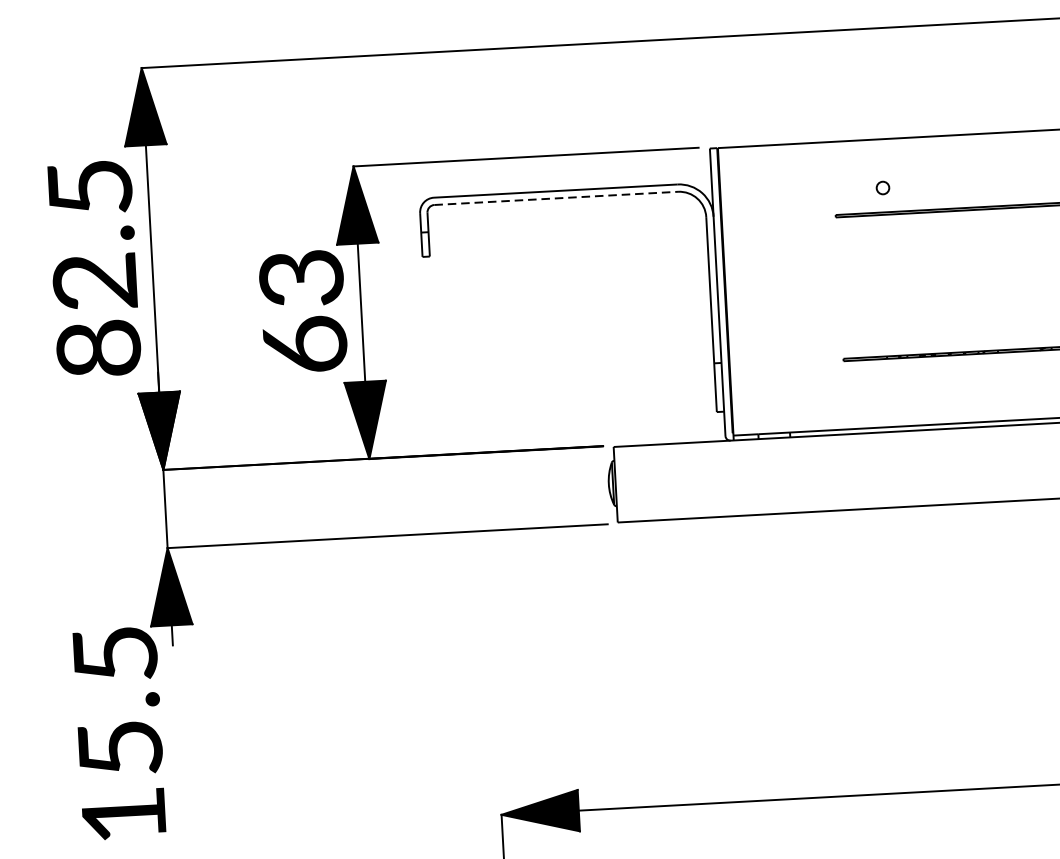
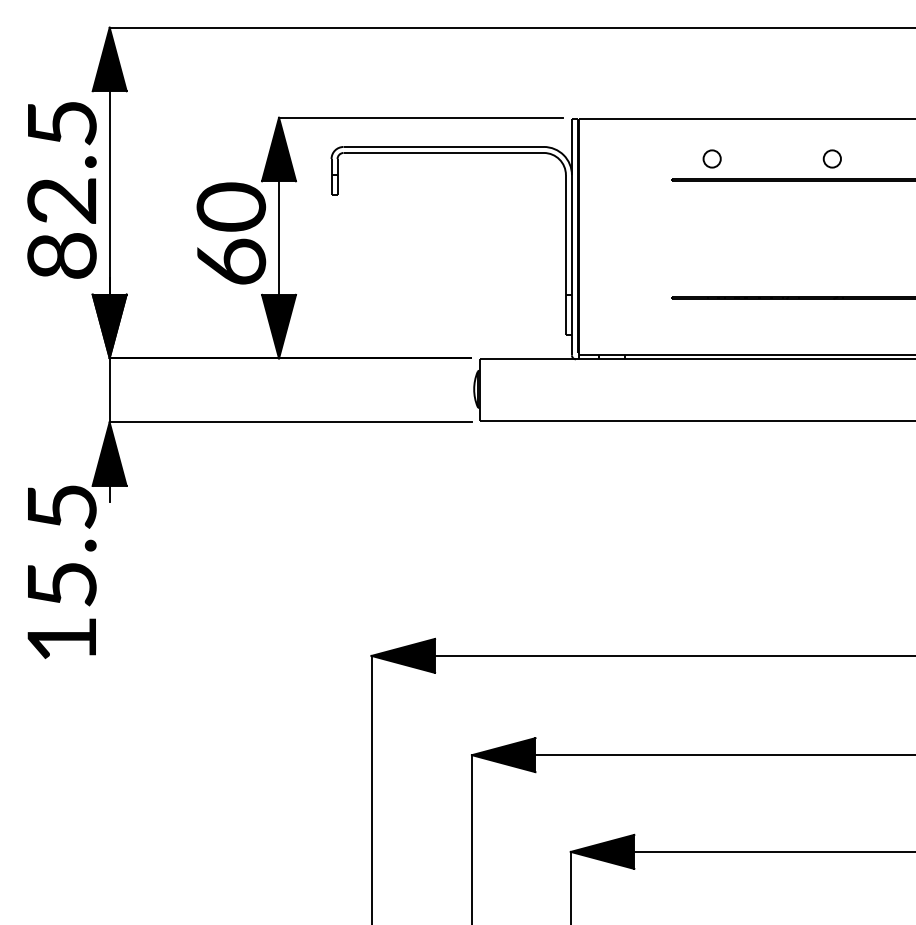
part: (1028, 179) -> (831, 158), added
part: (882, 187) -> (711, 158), size x1.67
line: (557, 197) -> (444, 152), dashed -> solid
text: (301, 277) -> (231, 206), 63 -> 60

